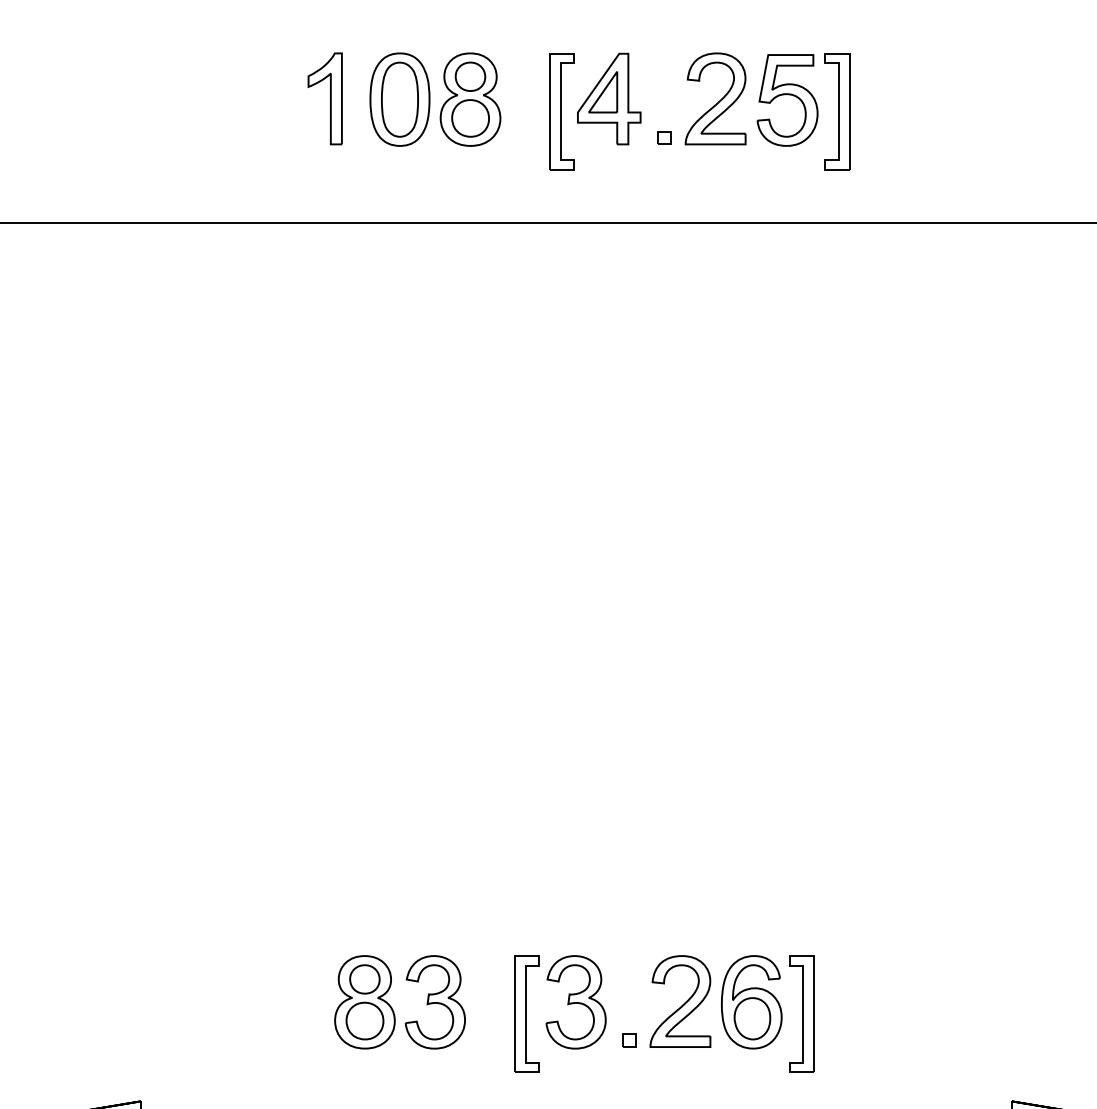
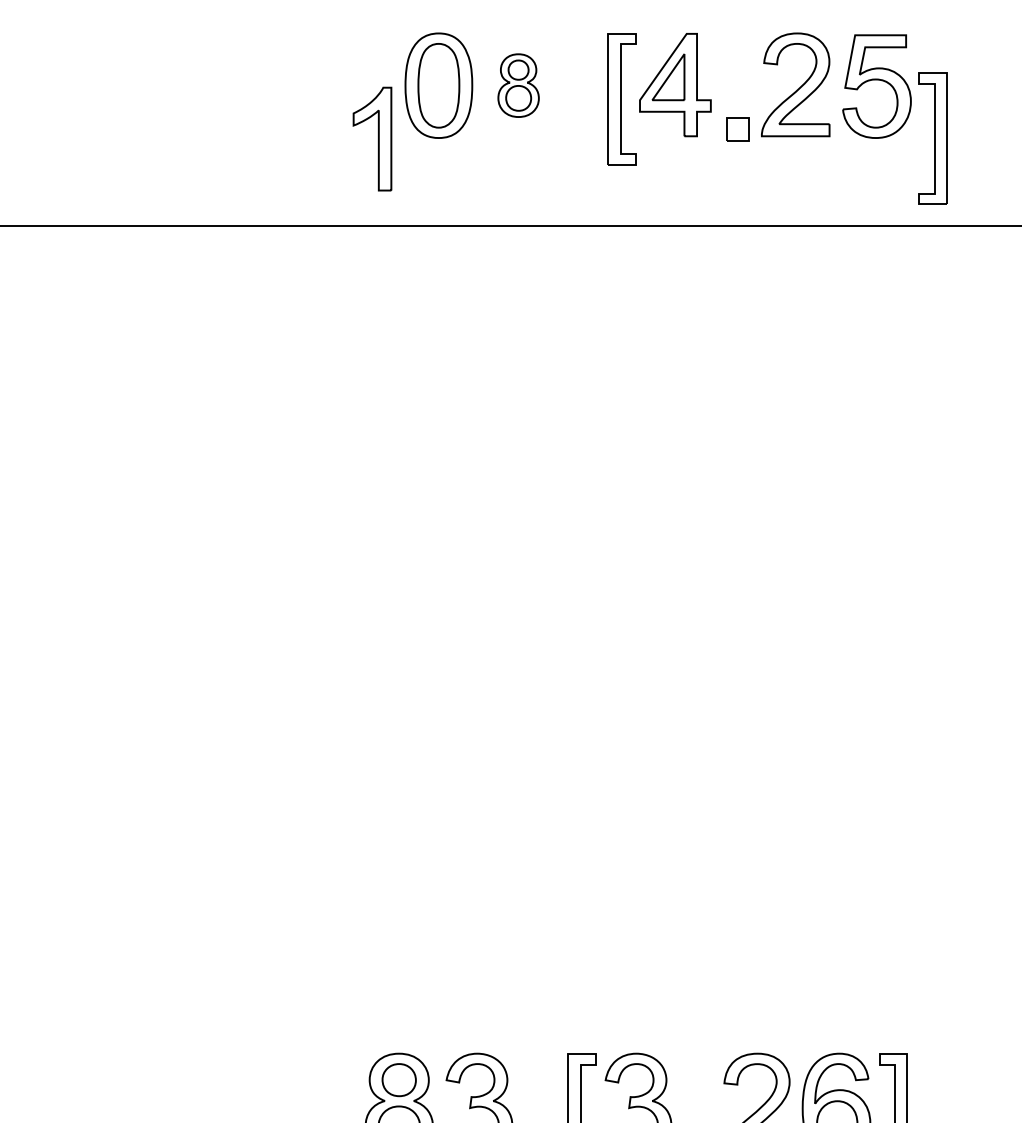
part: (324, 98) -> (371, 138), moved
part: (470, 99) -> (518, 85), size x0.6
part: (837, 111) -> (933, 138), moved
part: (664, 137) -> (737, 128), size x1.6

